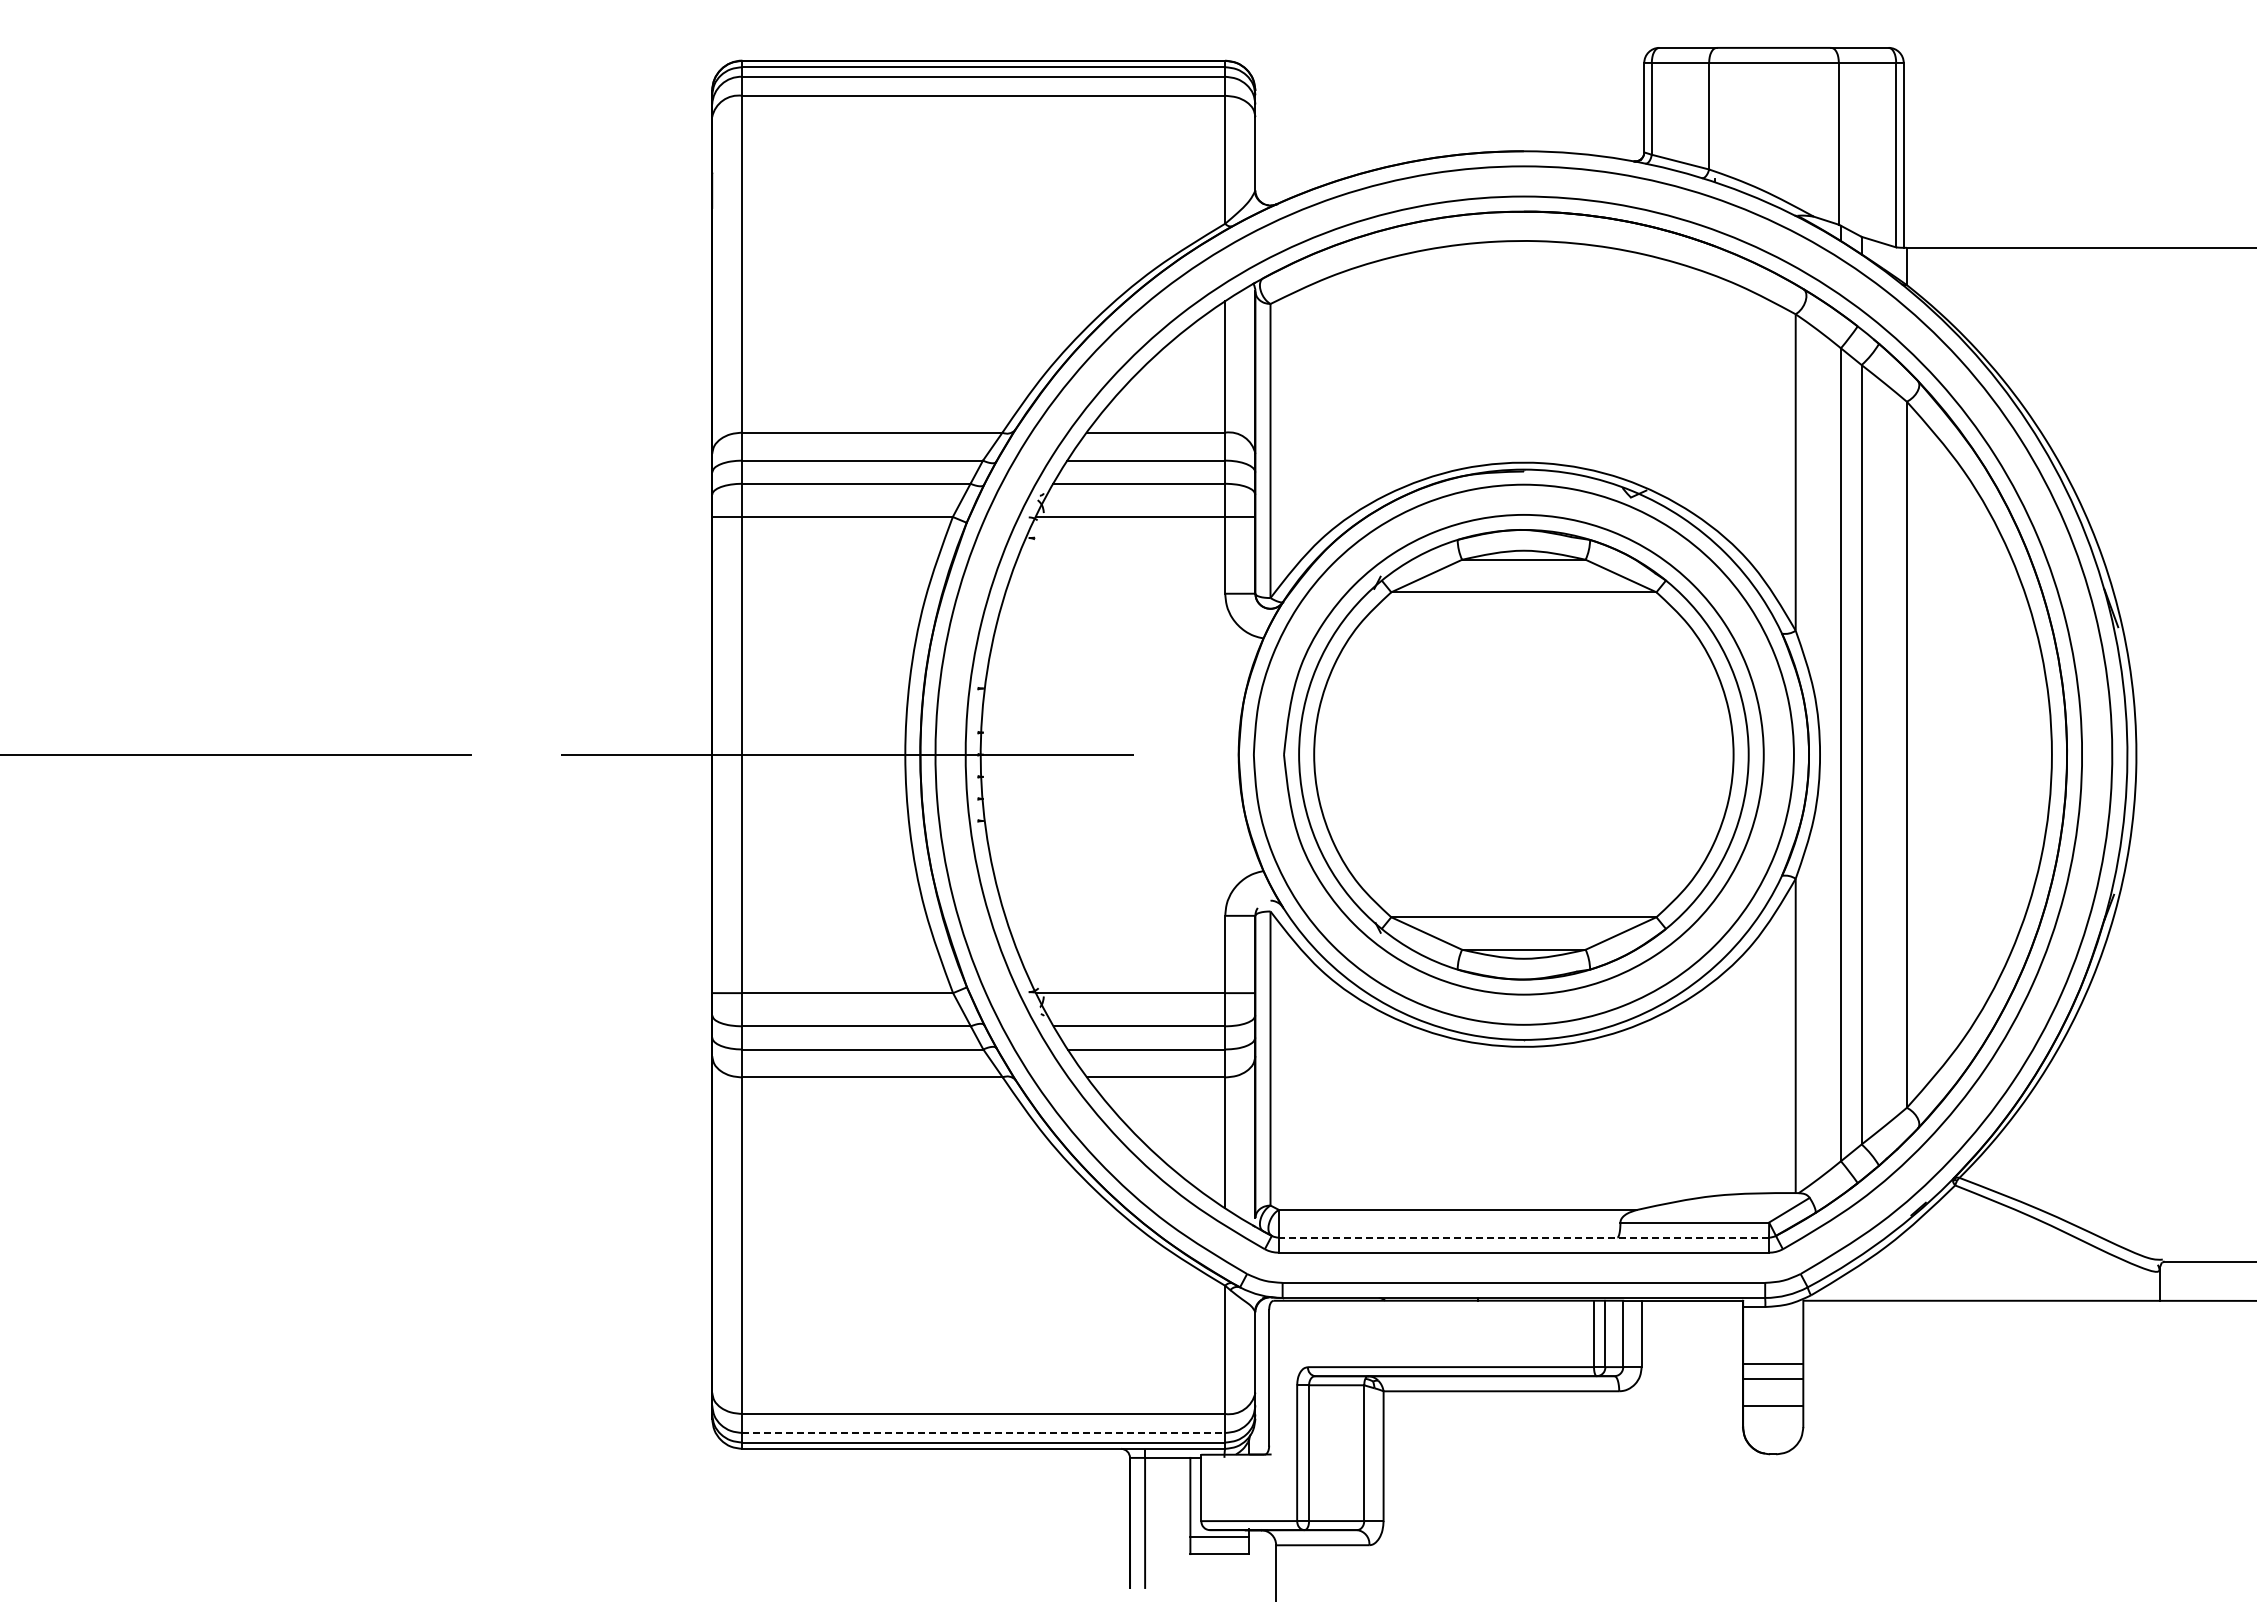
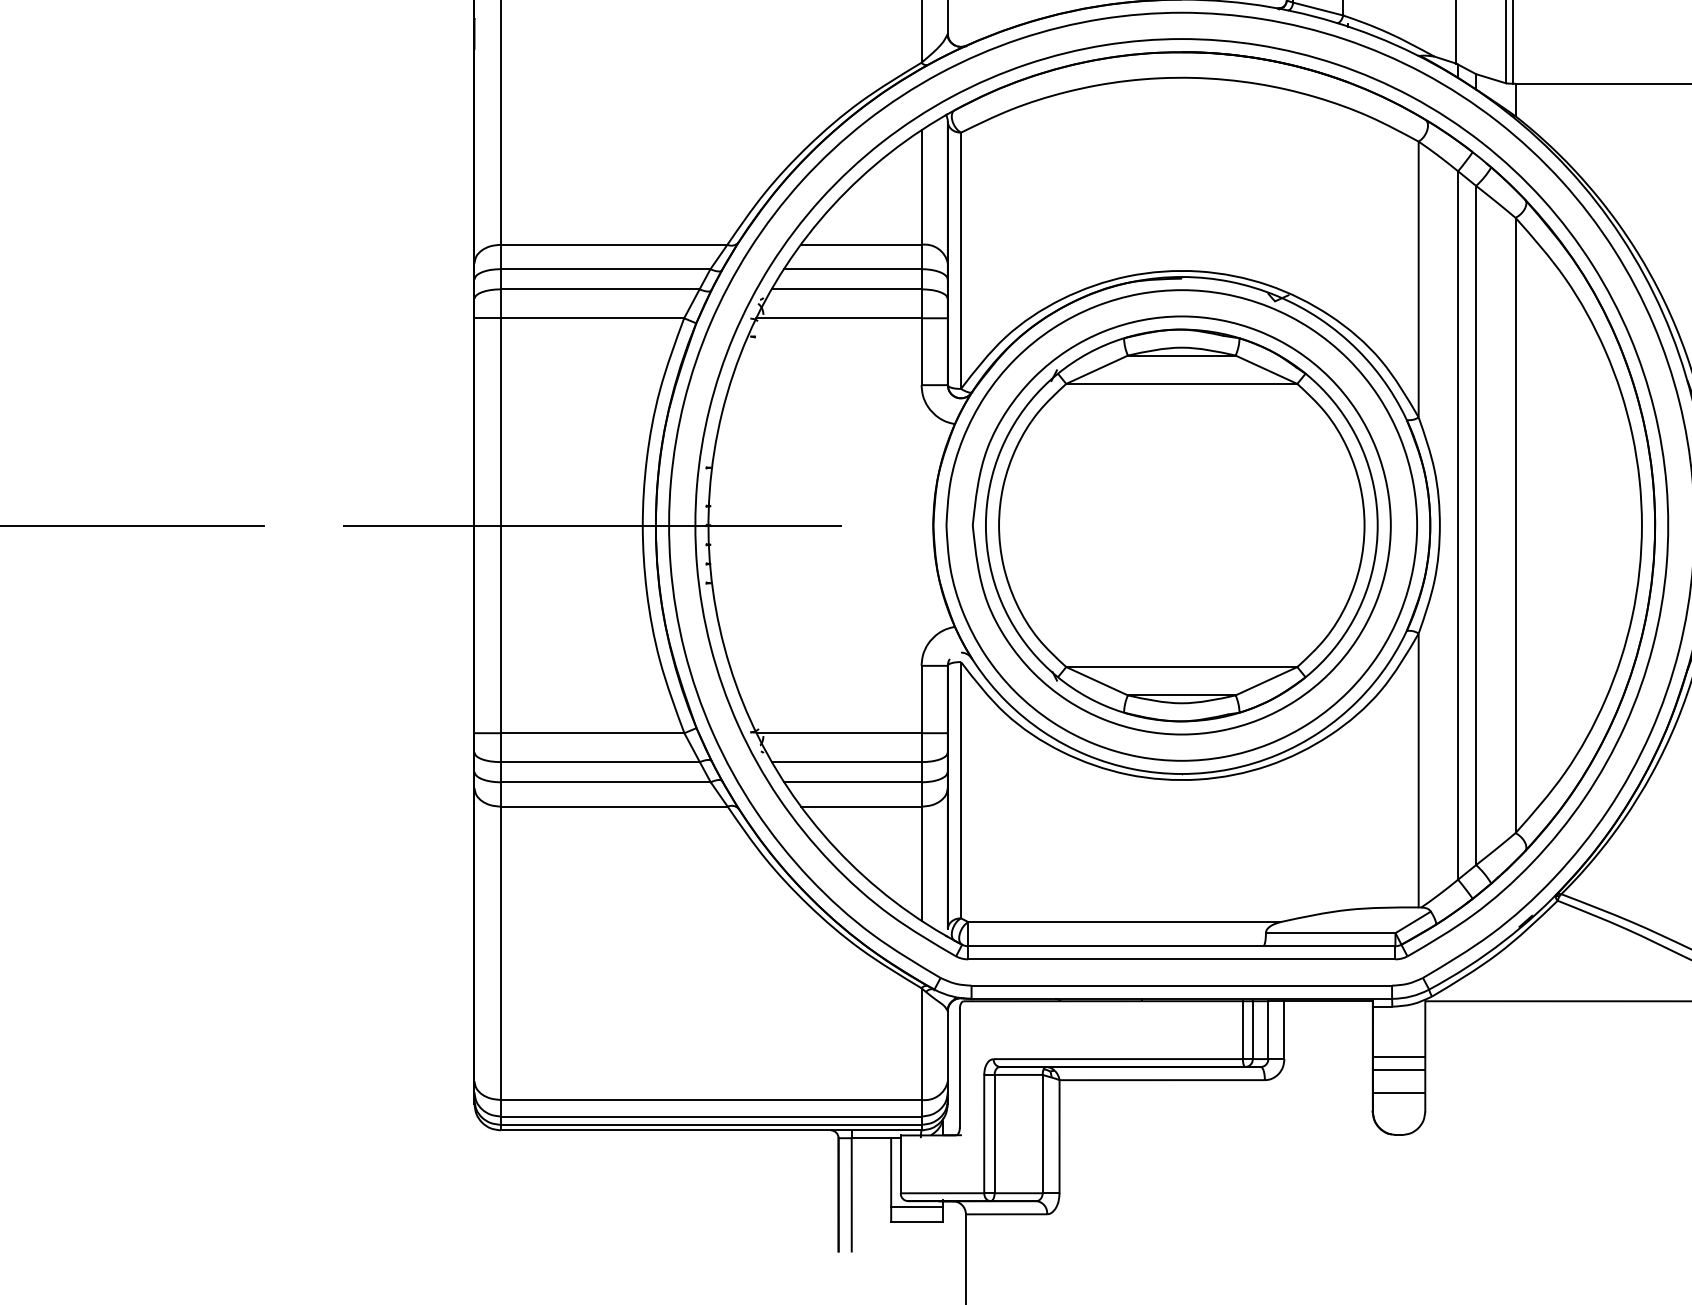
line: (1523, 1237) -> (1181, 946), dashed -> solid
line: (984, 1433) -> (711, 1116), dashed -> solid

